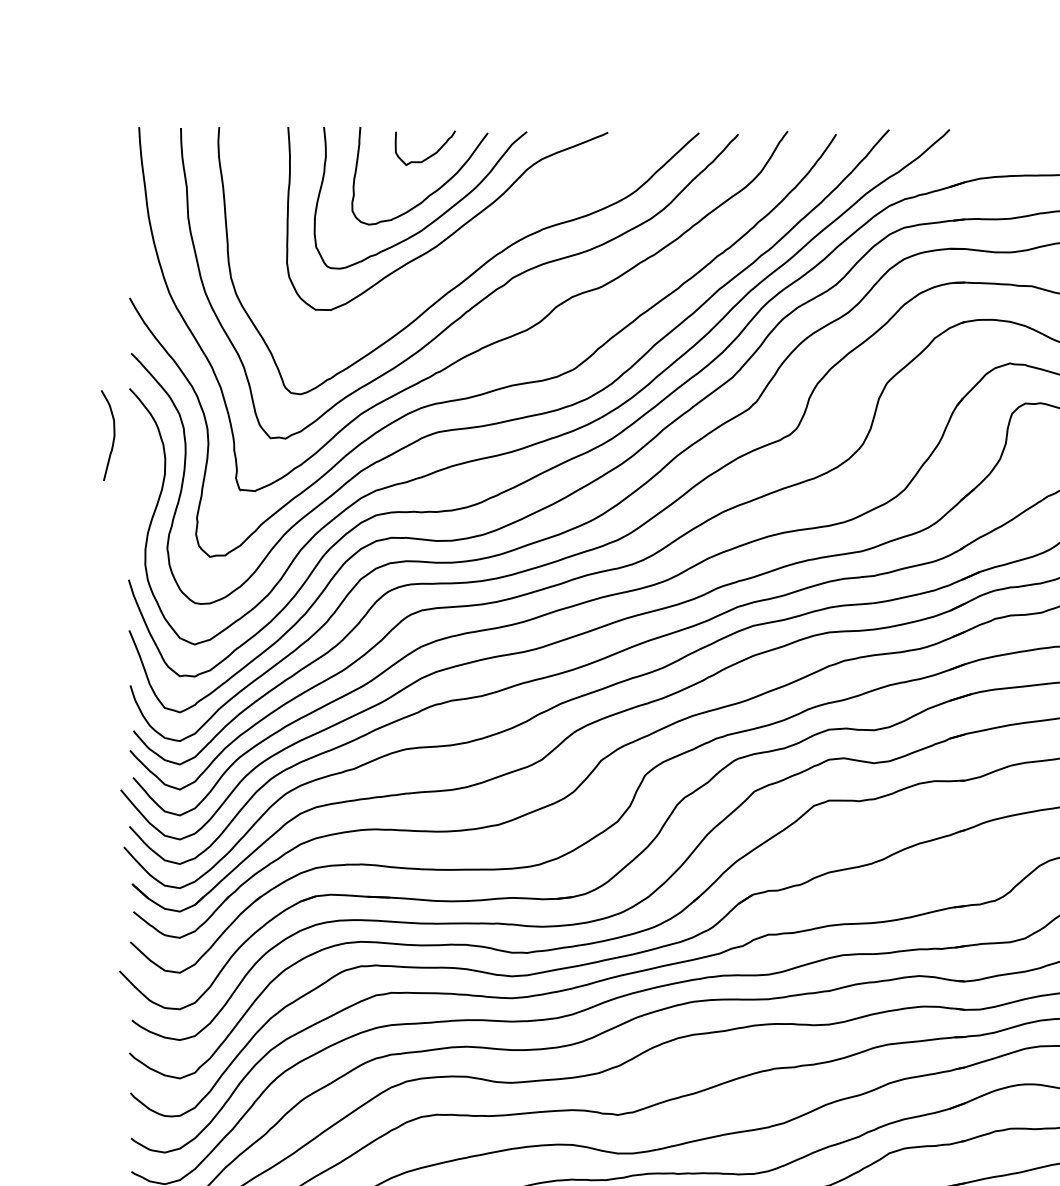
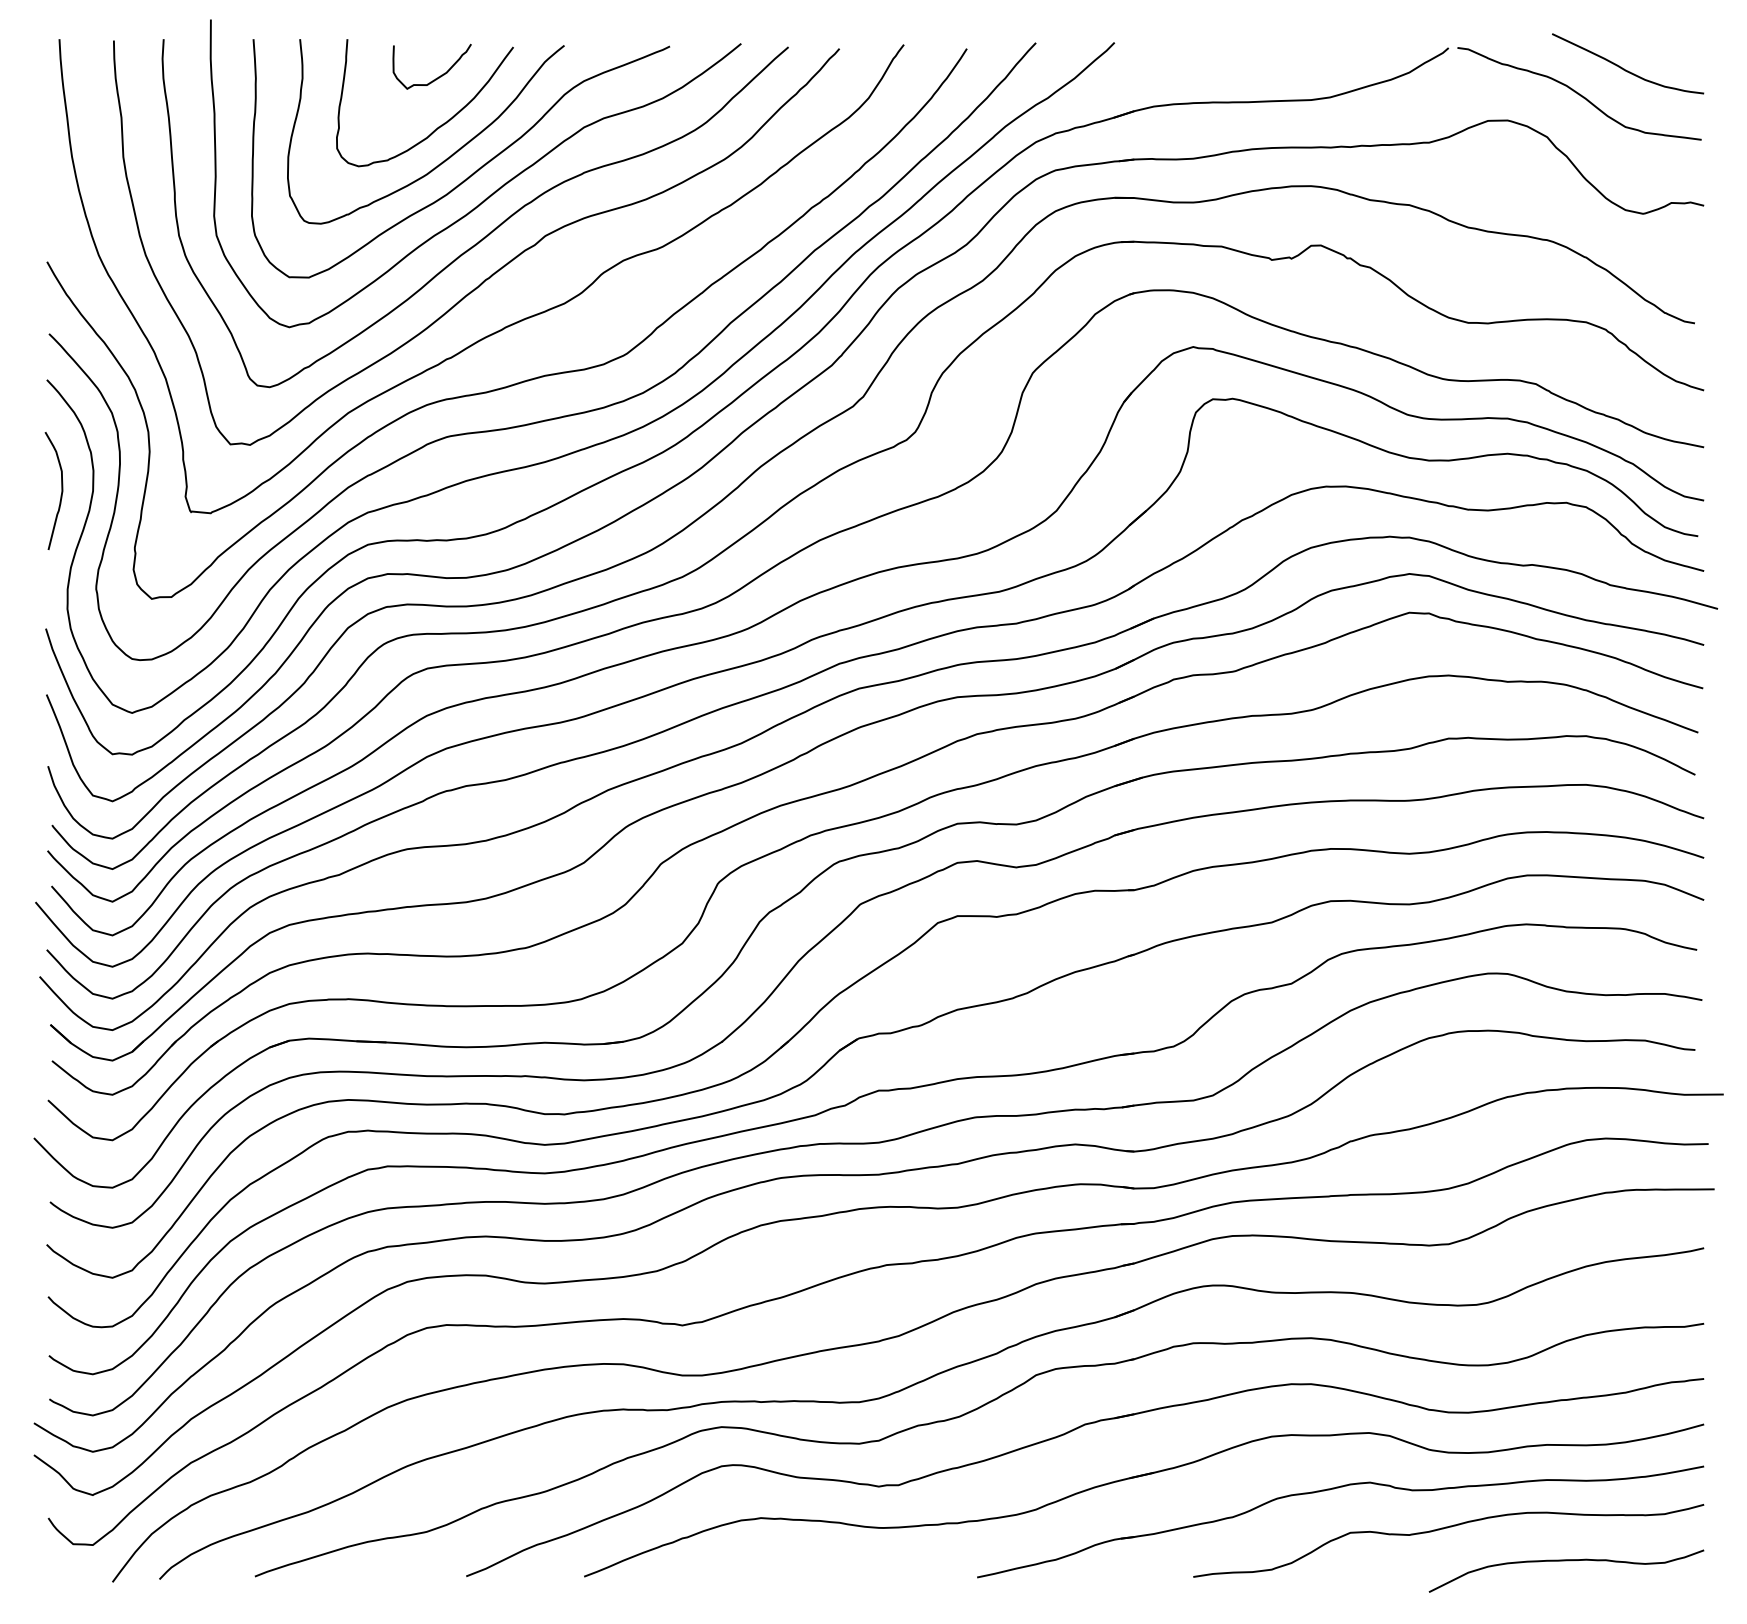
curve: (471, 245) -> (491, 193), added
curve: (113, 435) -> (61, 490), moved

